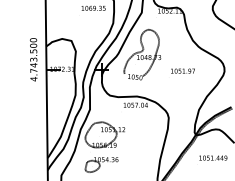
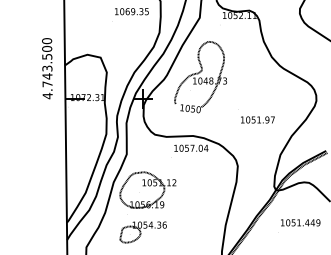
text: (33, 59) -> (47, 68), moved
text: (182, 70) -> (257, 119), moved

